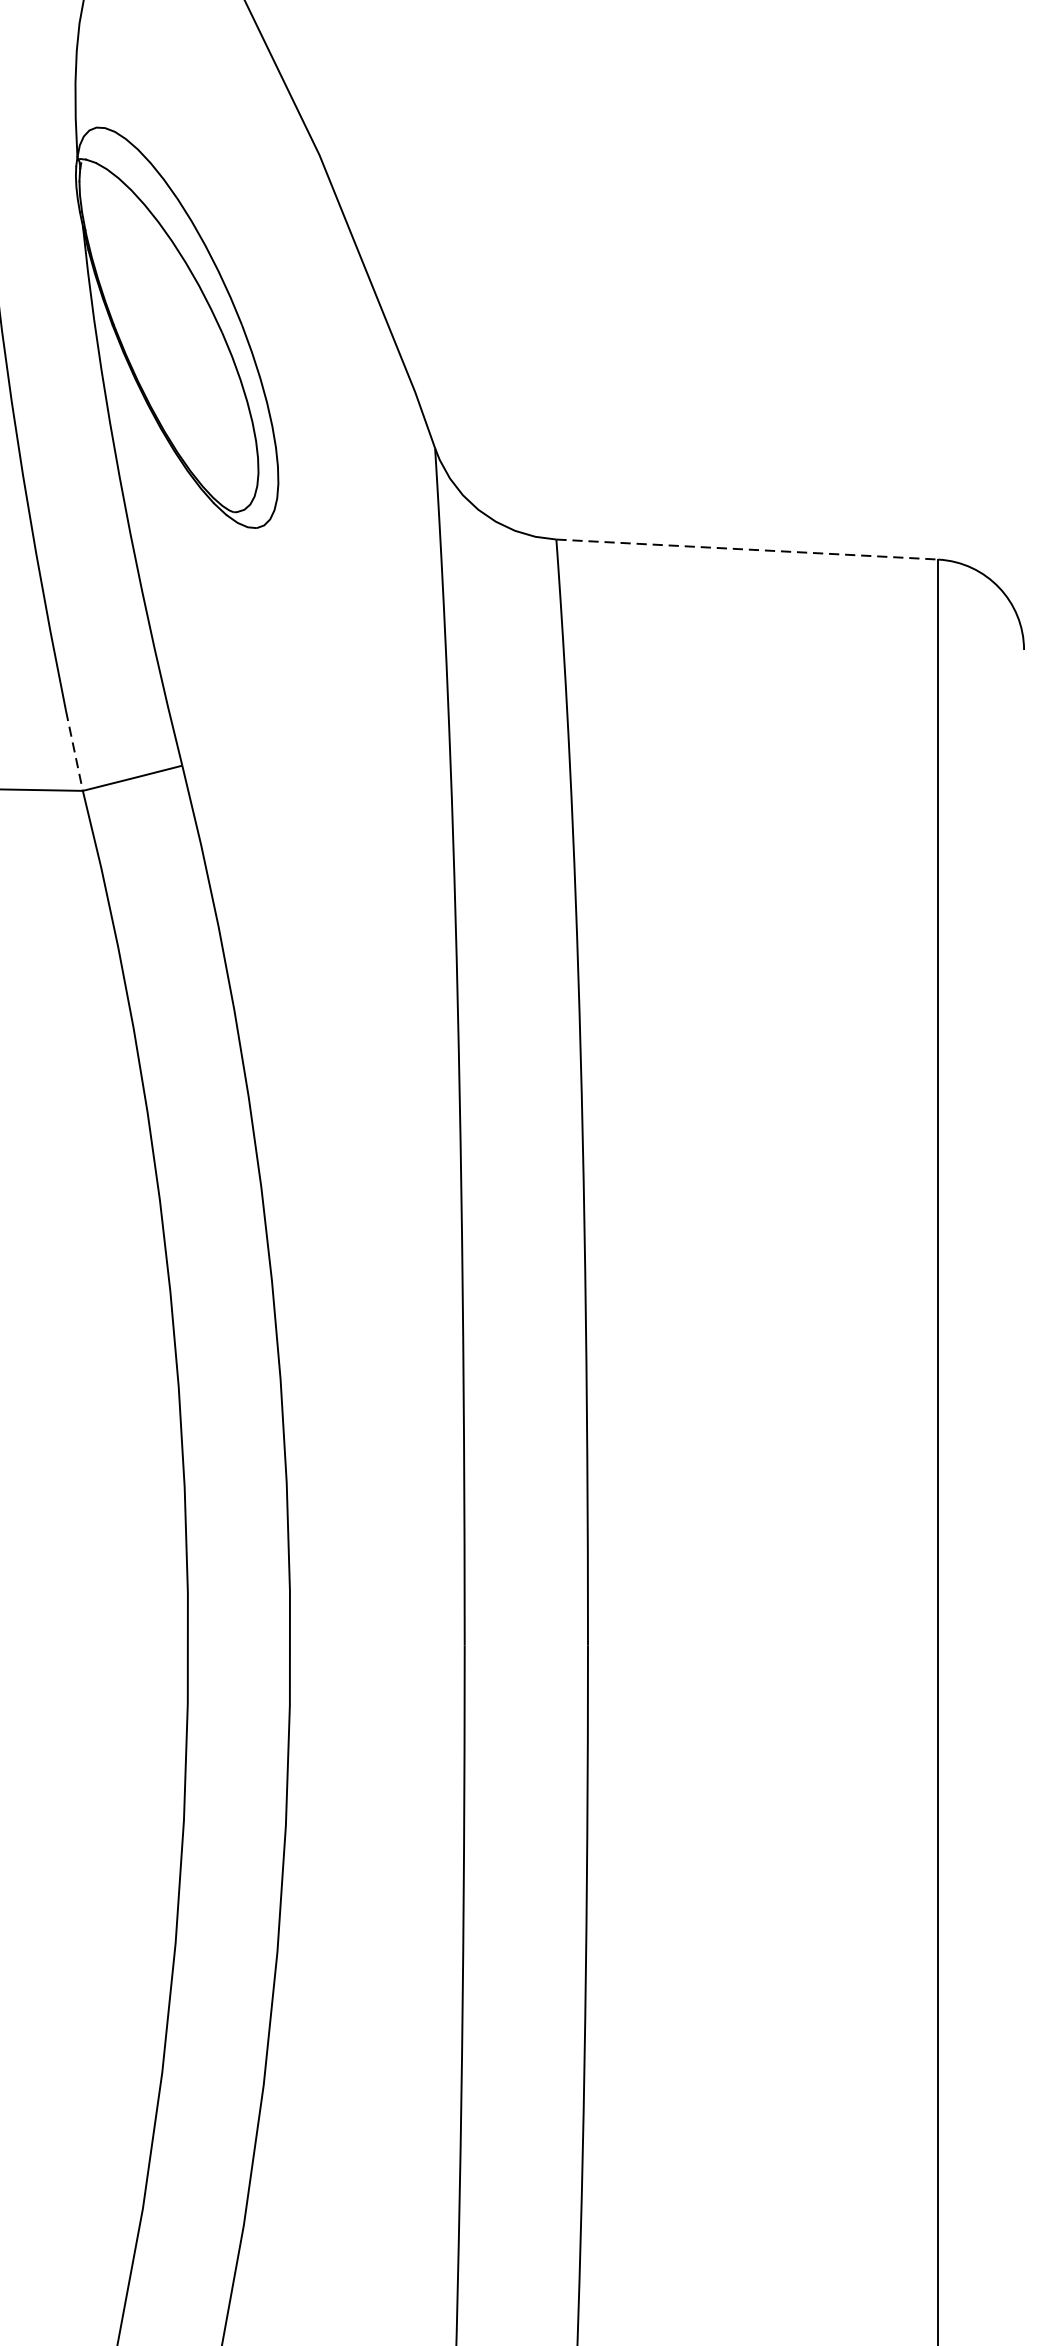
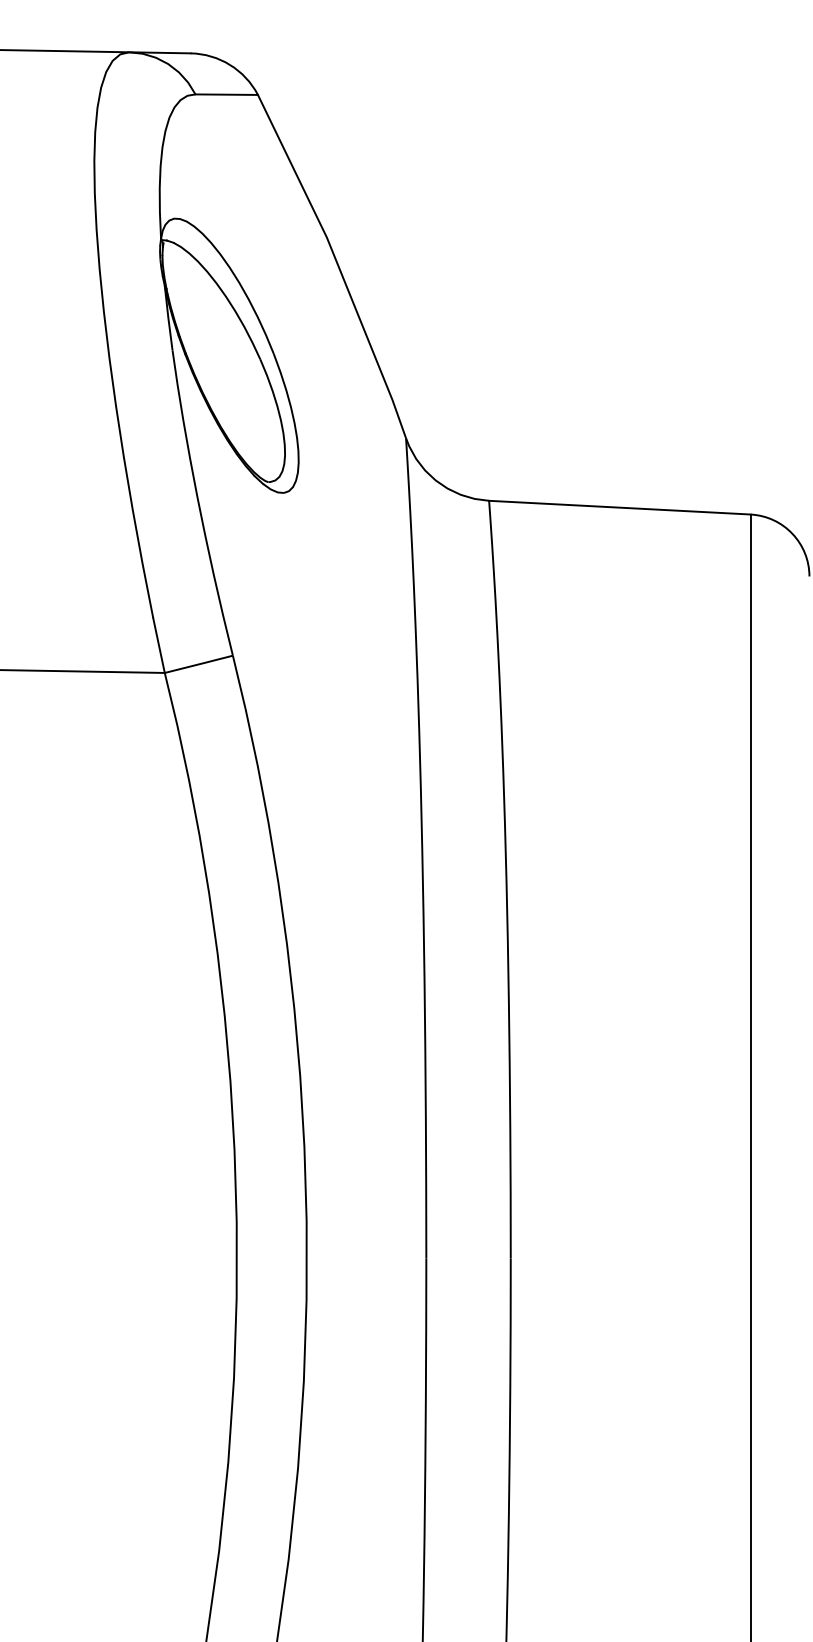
line: (746, 549) -> (619, 507), dashed -> solid
line: (75, 750) -> (159, 645), dashed -> solid

